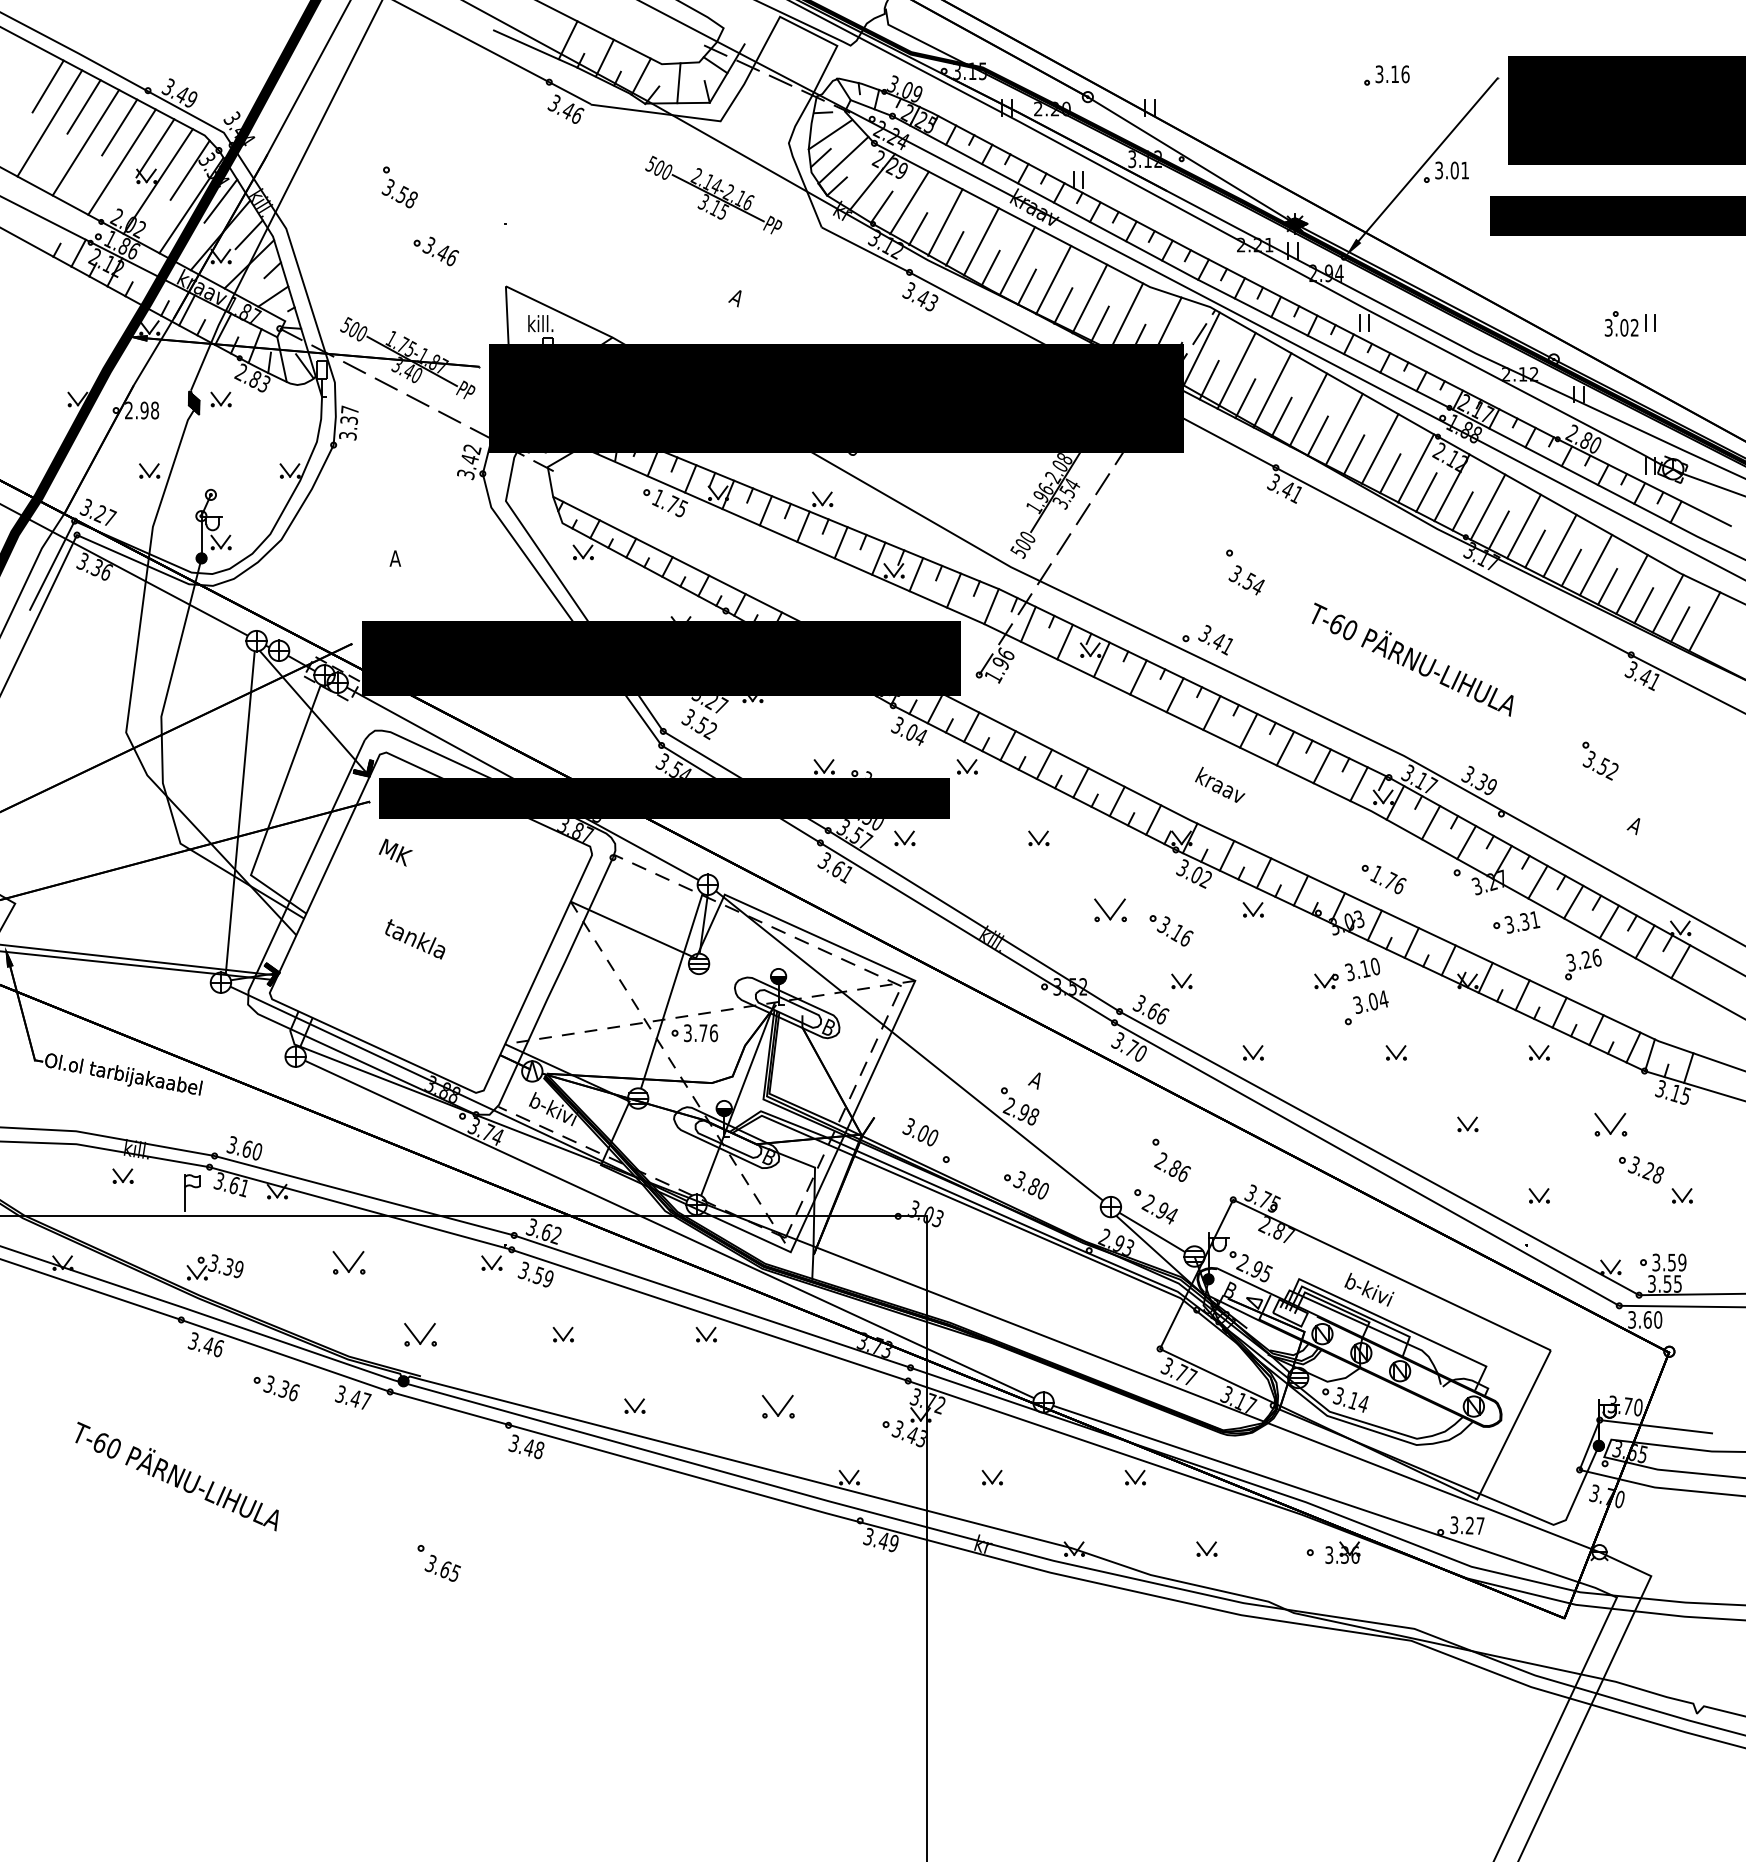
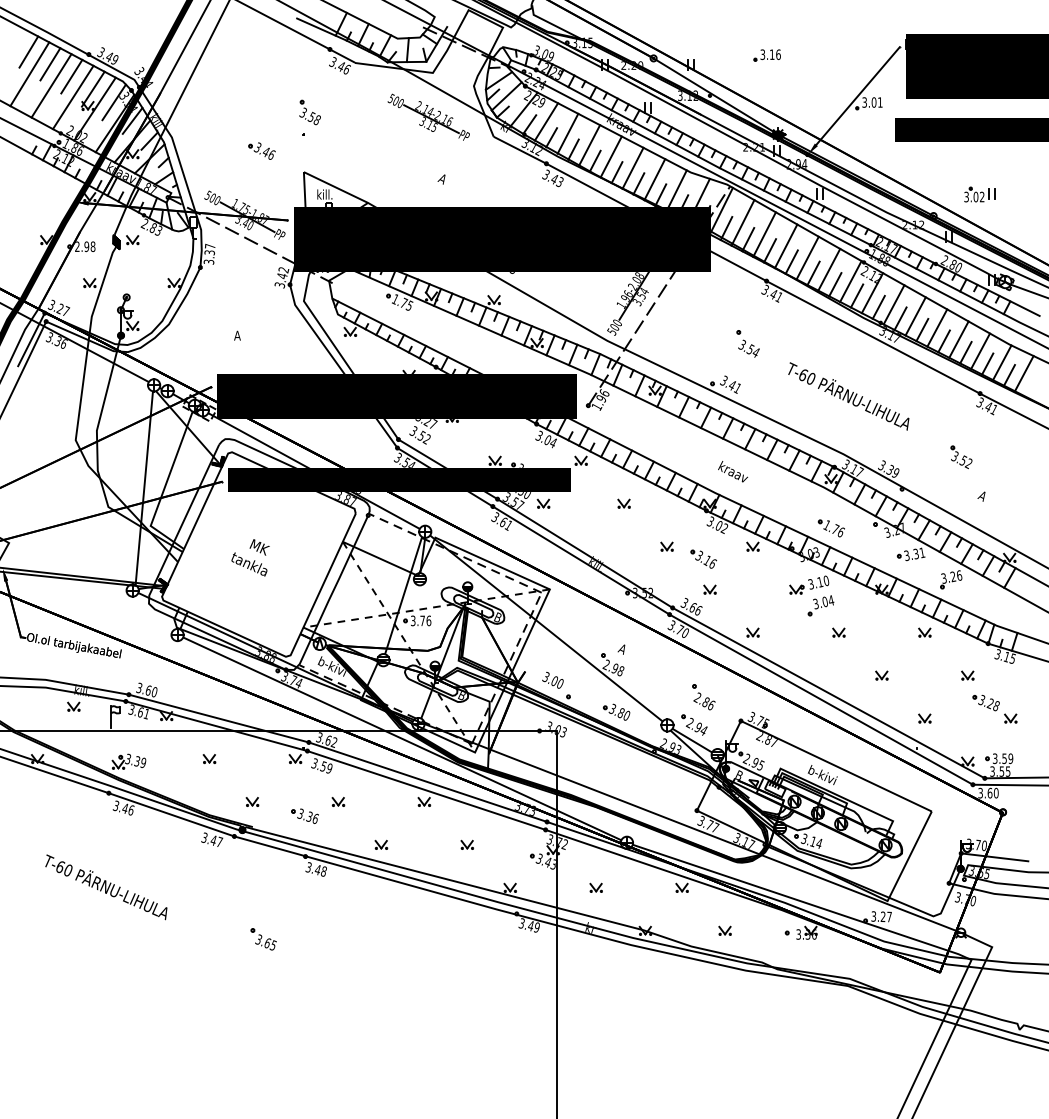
part: (1385, 75) -> (766, 55), moved
part: (398, 187) -> (309, 112), moved
text: (395, 852) -> (259, 547), moved
part: (1109, 909) -> (666, 546), size x0.62
part: (1610, 1124) -> (967, 675), size x0.62
part: (348, 1263) -> (209, 759), size x0.62
part: (420, 1333) -> (252, 801), size x0.62
part: (275, 1386) -> (304, 815), moved
part: (776, 1405) -> (466, 844), size x0.62

